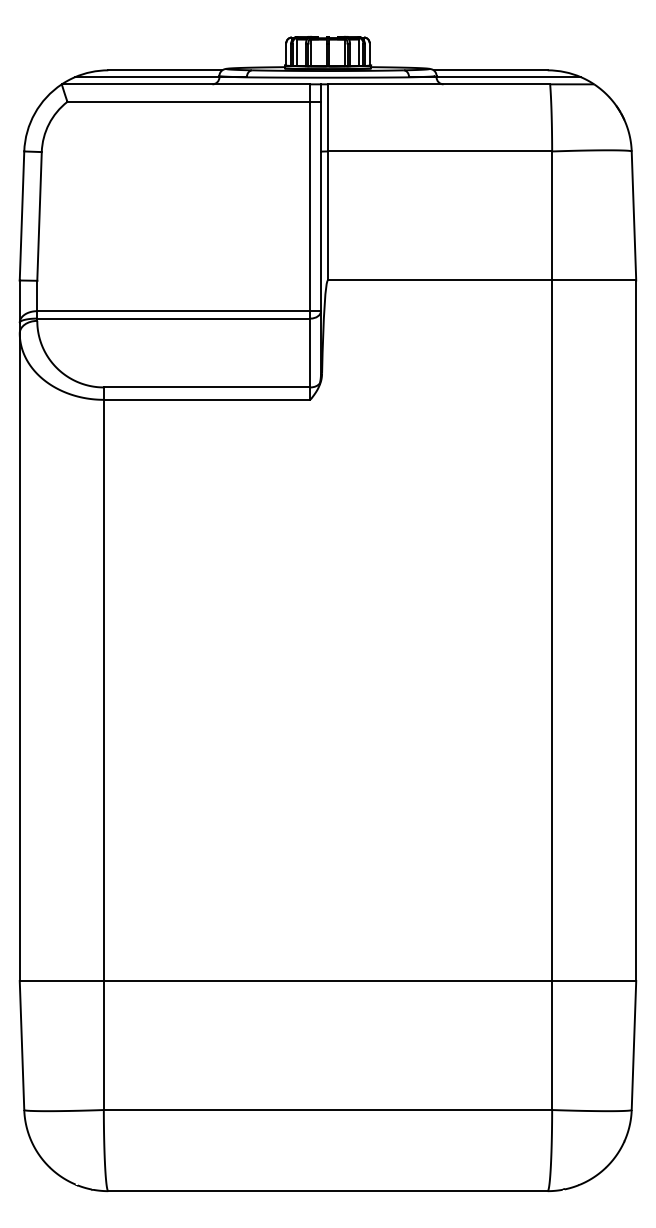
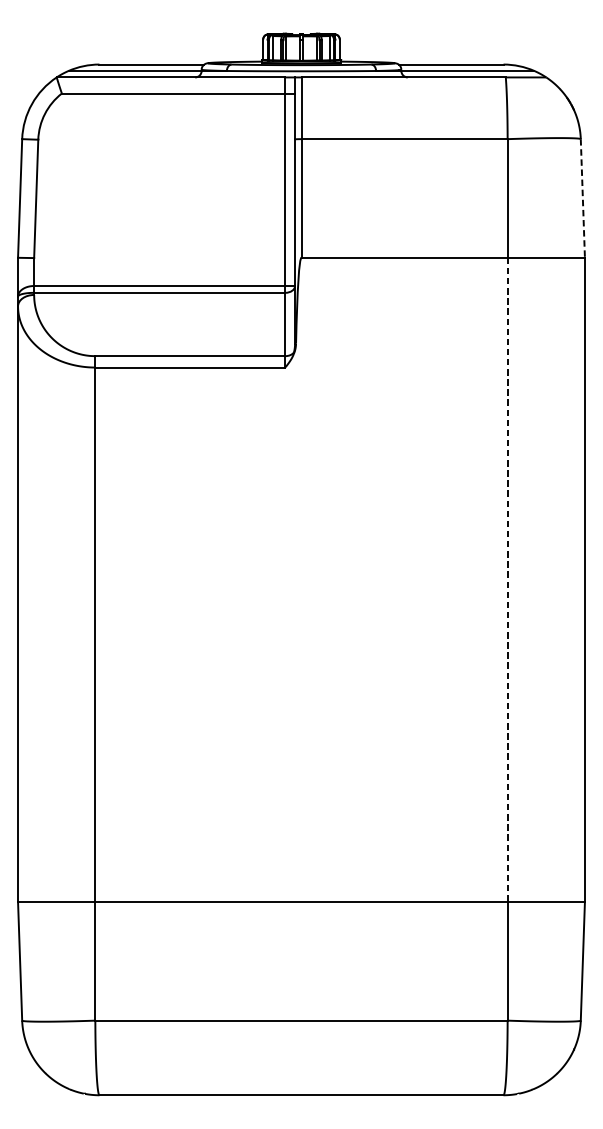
line: (633, 215) -> (582, 198), solid -> dashed
line: (552, 631) -> (507, 580), solid -> dashed

